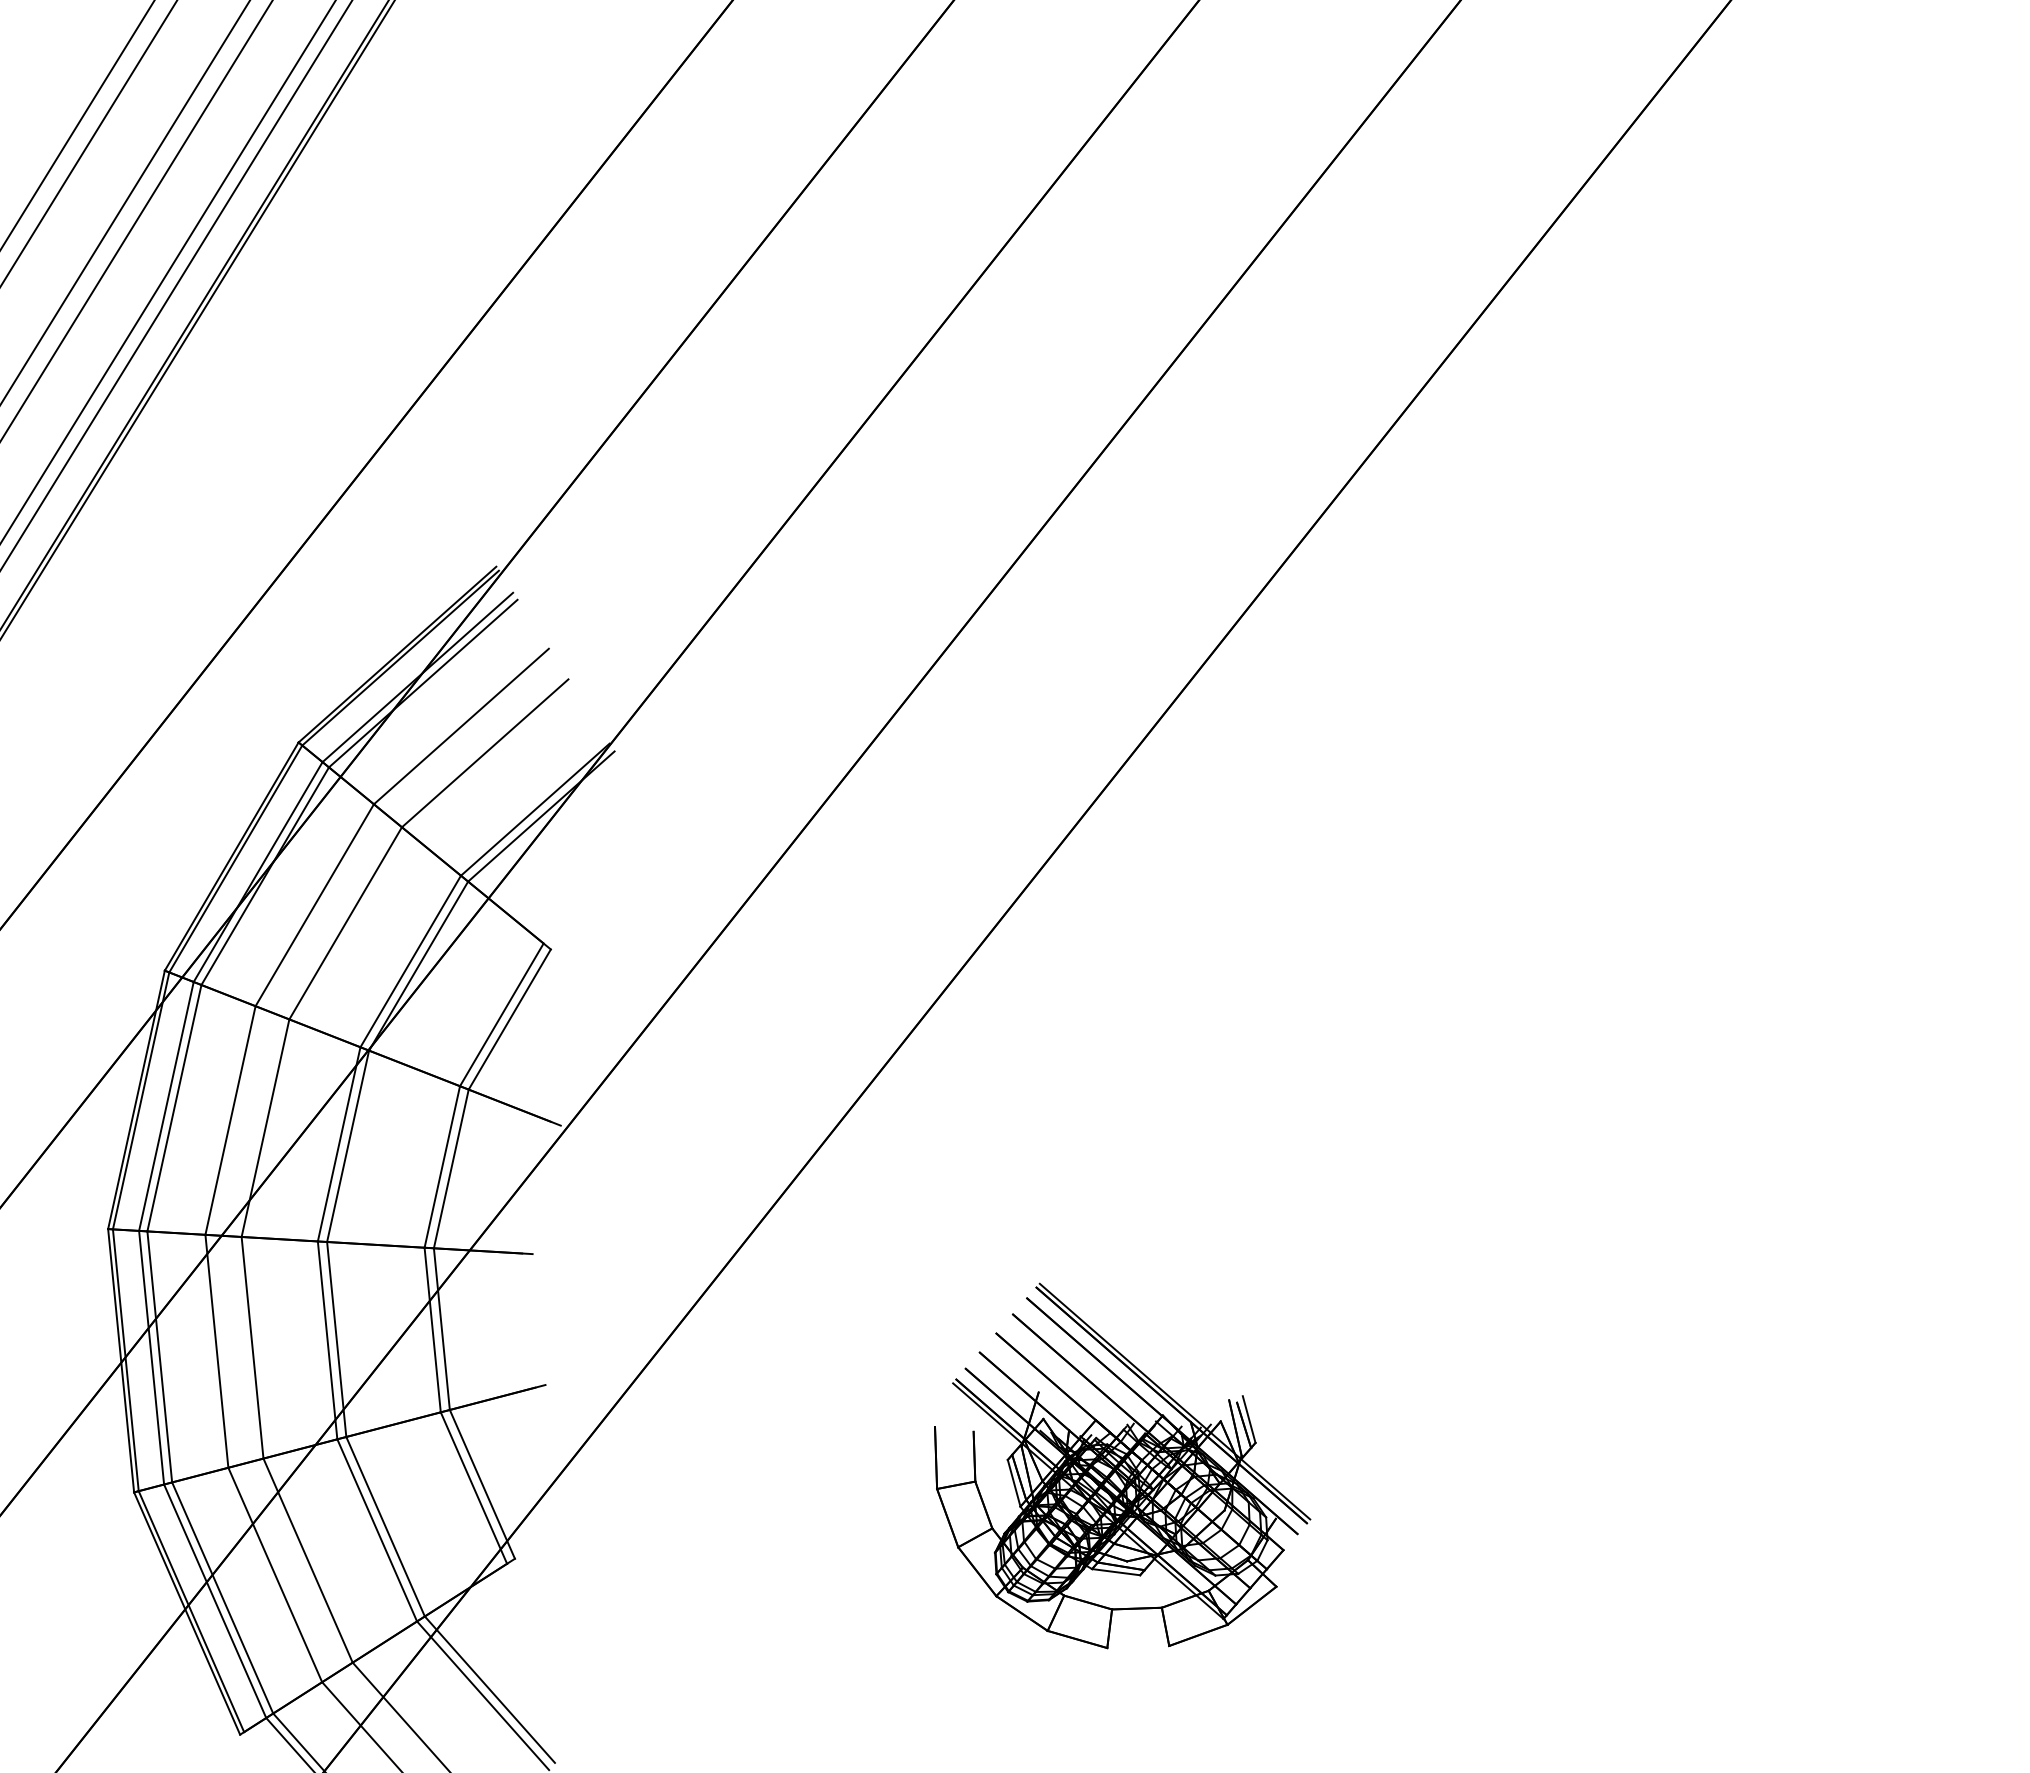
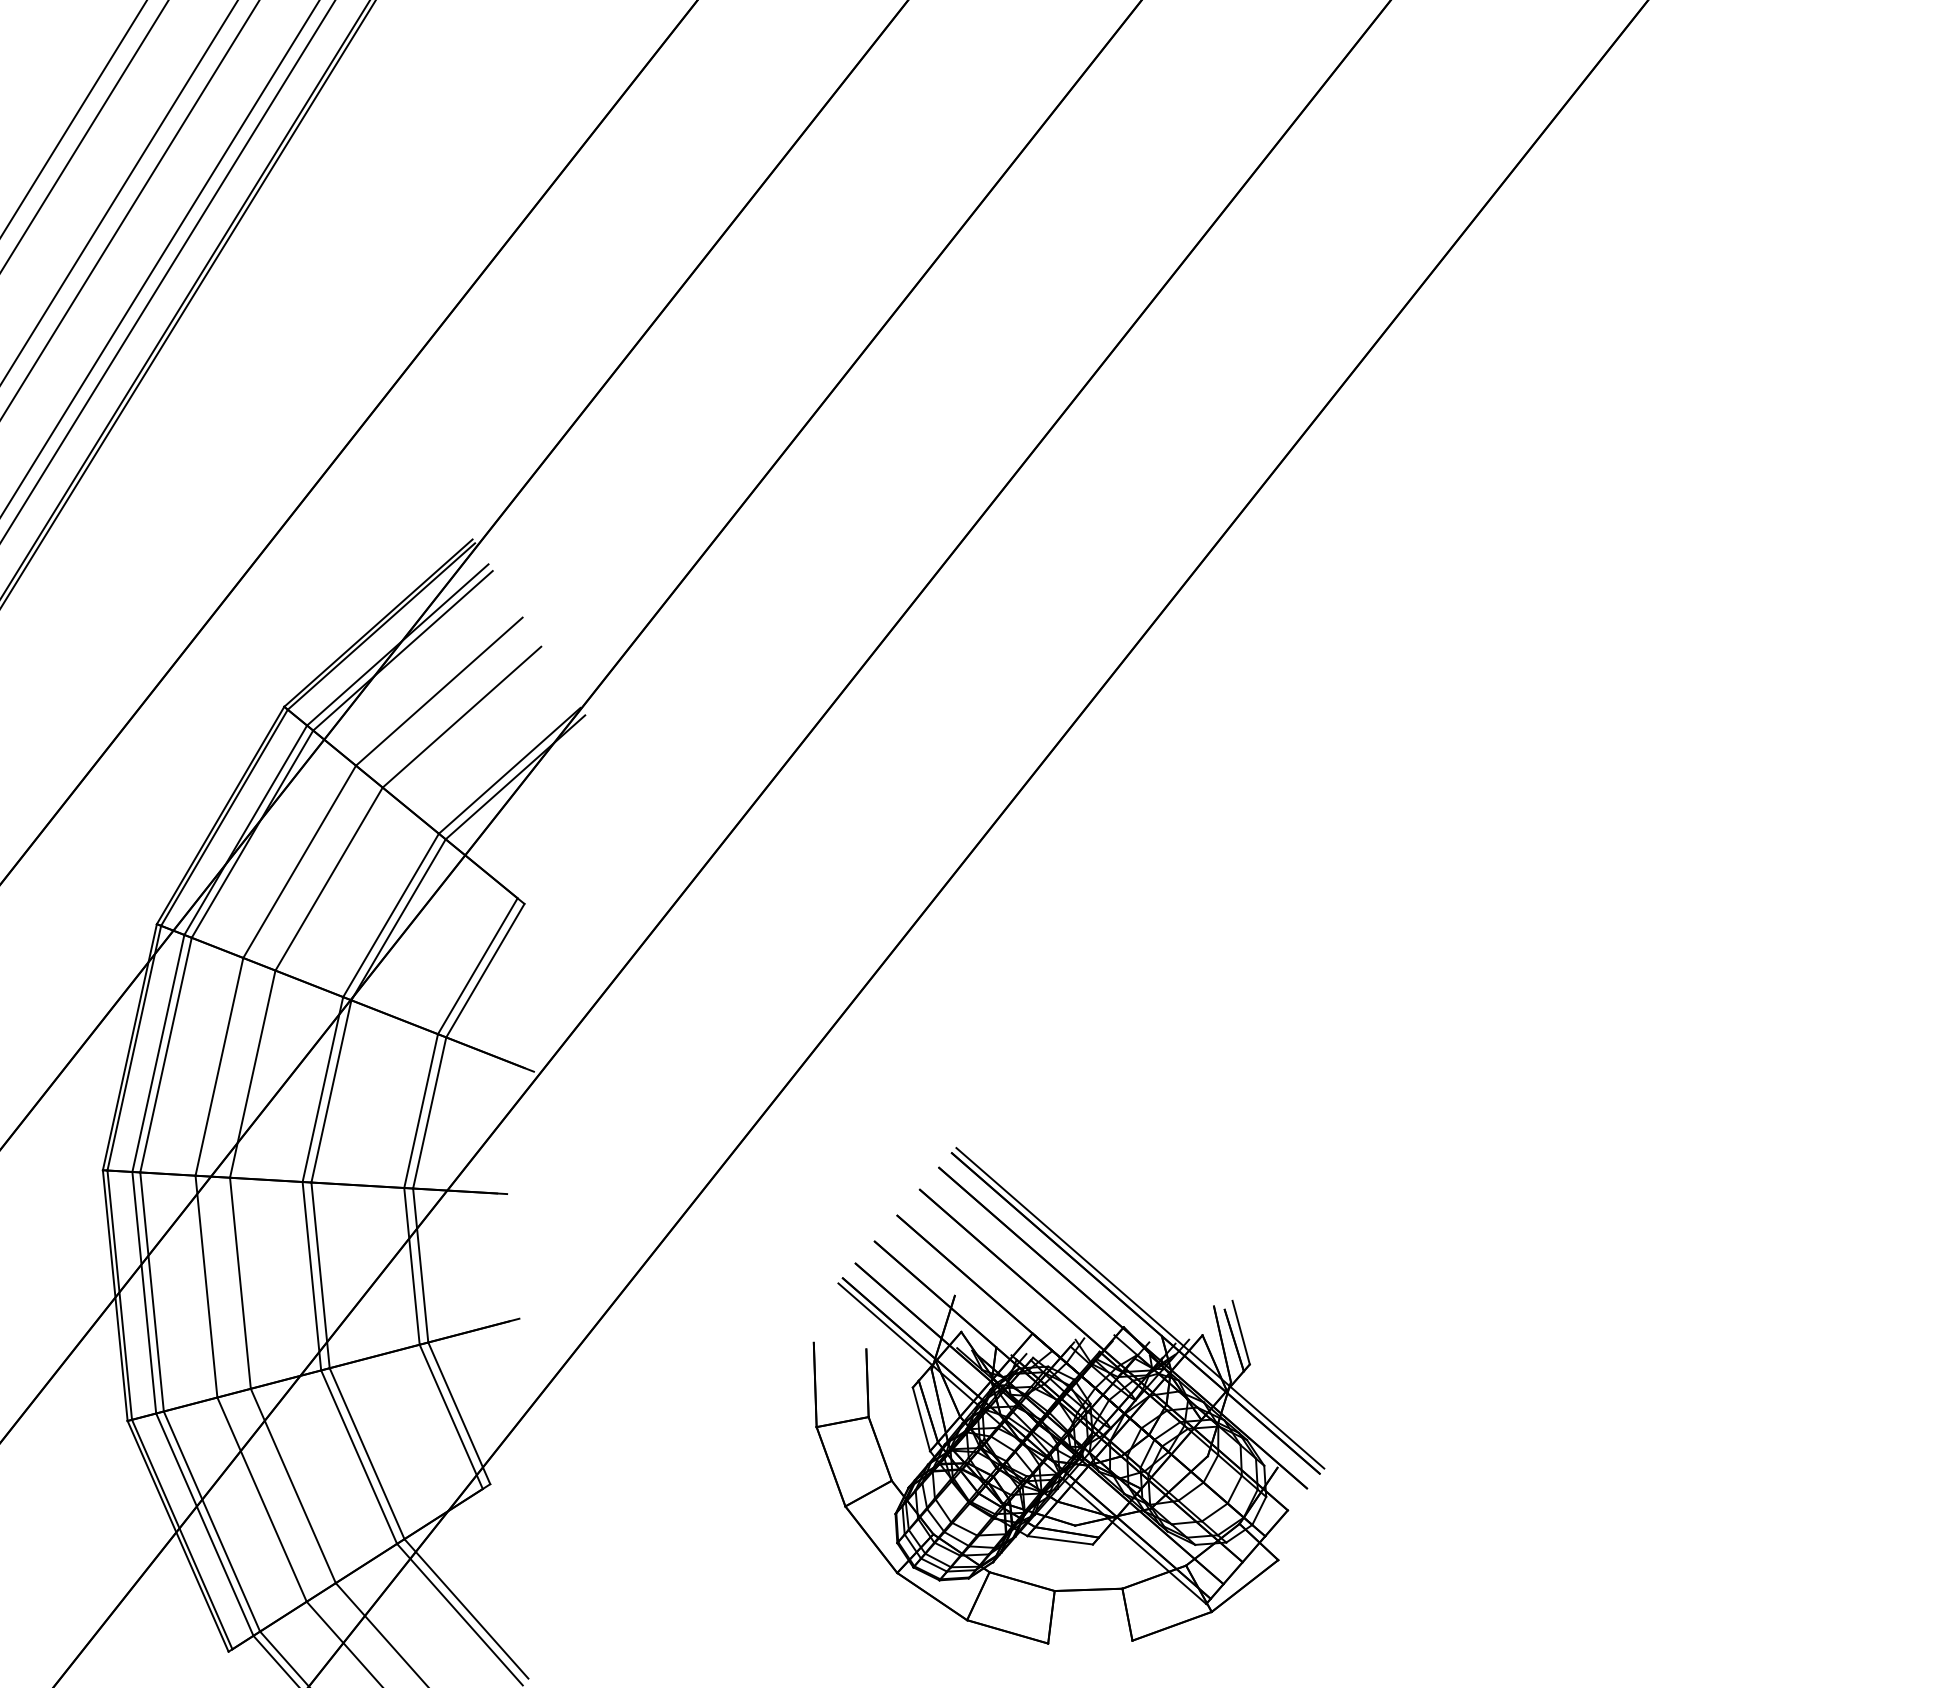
part: (1122, 1465) -> (1068, 1395), size x1.43

